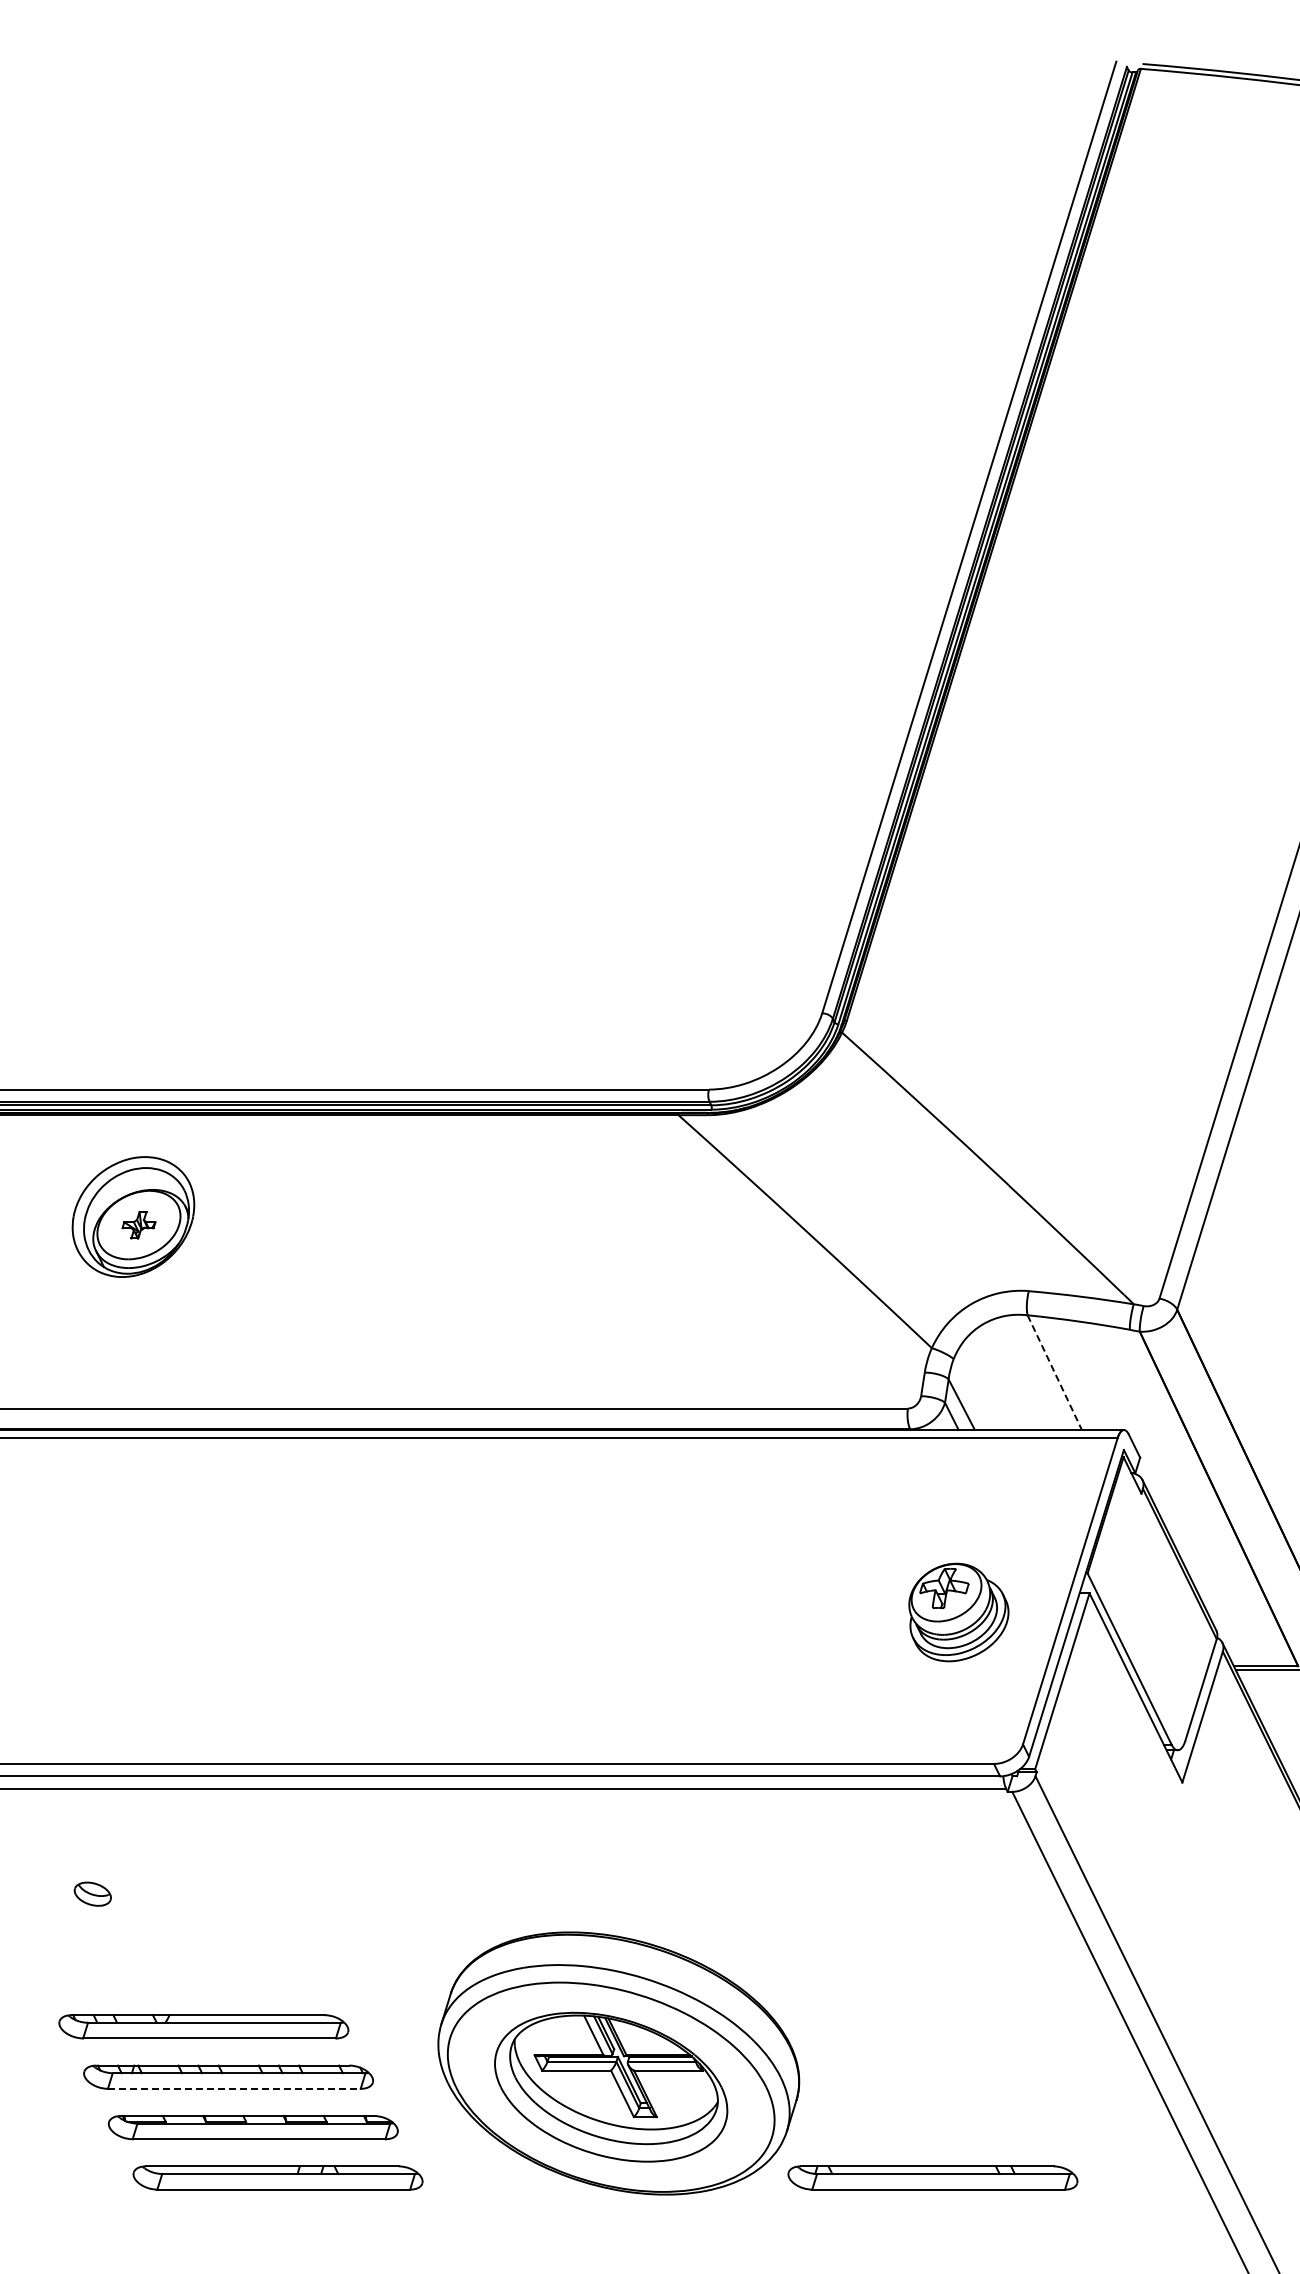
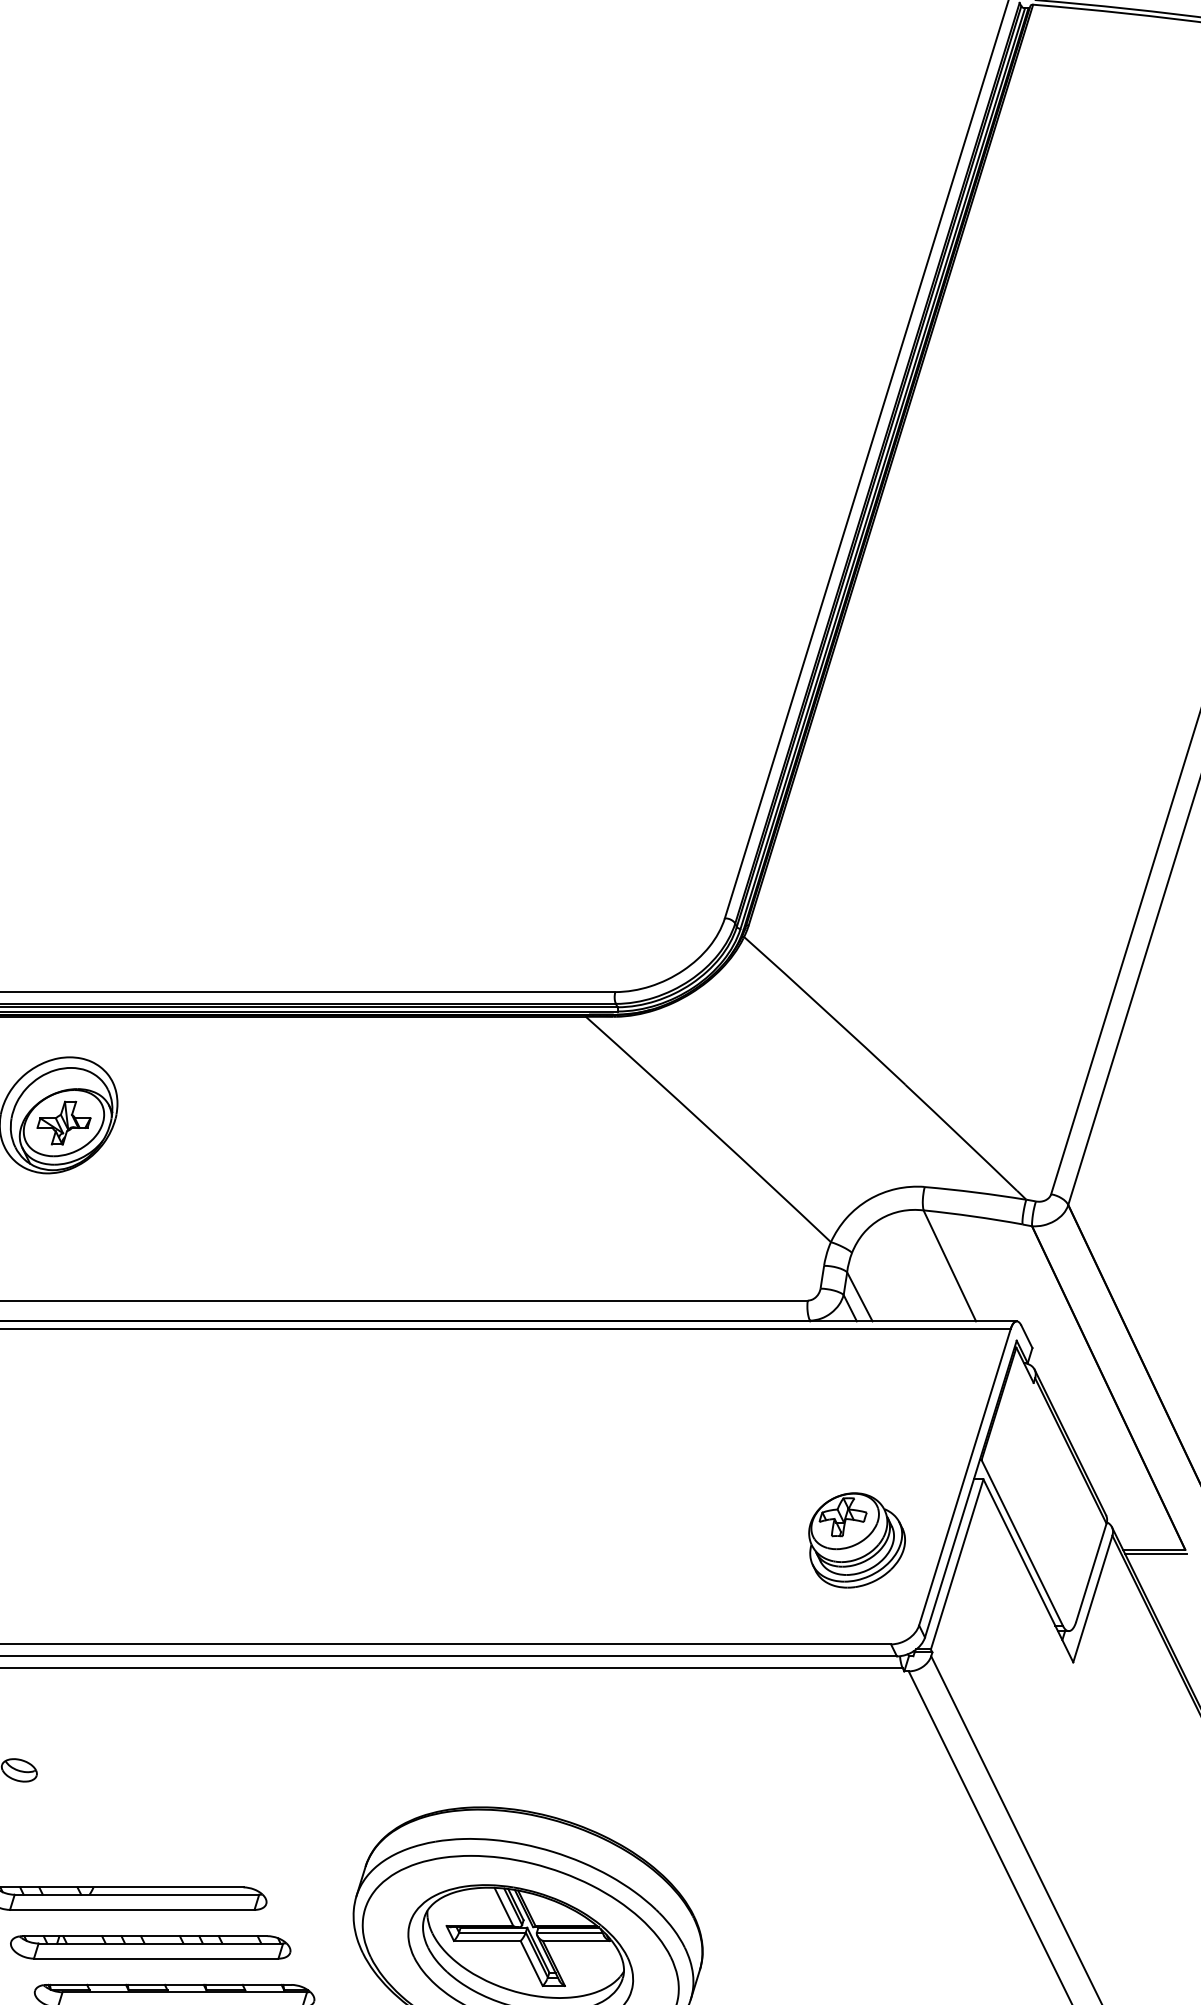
part: (138, 1225) -> (63, 1123), size x1.67
line: (1054, 1373) -> (949, 1266), dashed -> solid
part: (958, 1612) -> (856, 1540), moved
line: (234, 2088) -> (156, 1958), dashed -> solid

